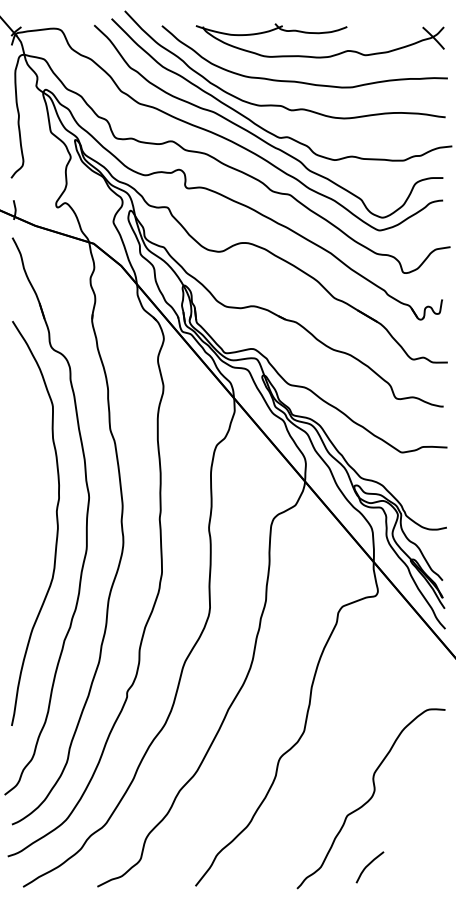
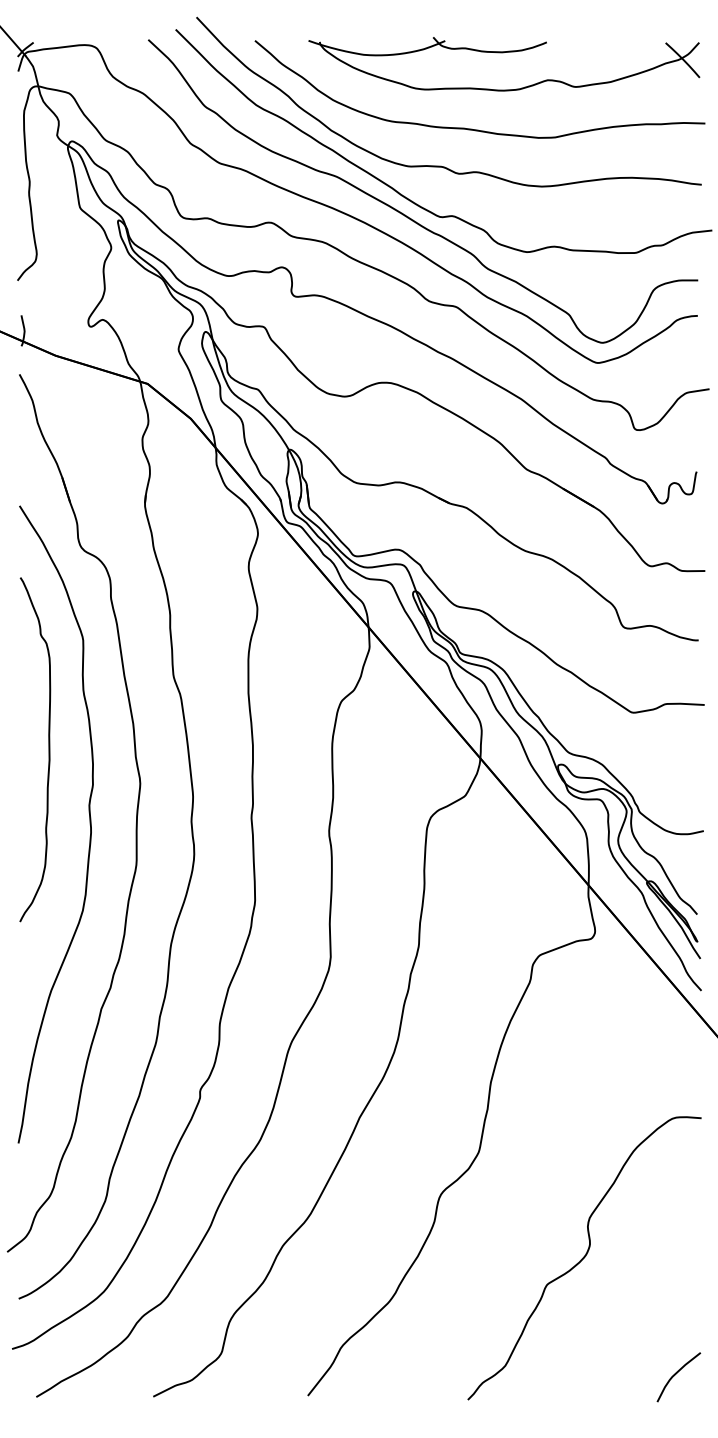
curve: (30, 475) -> (47, 748), added
curve: (368, 866) -> (676, 1375), moved

